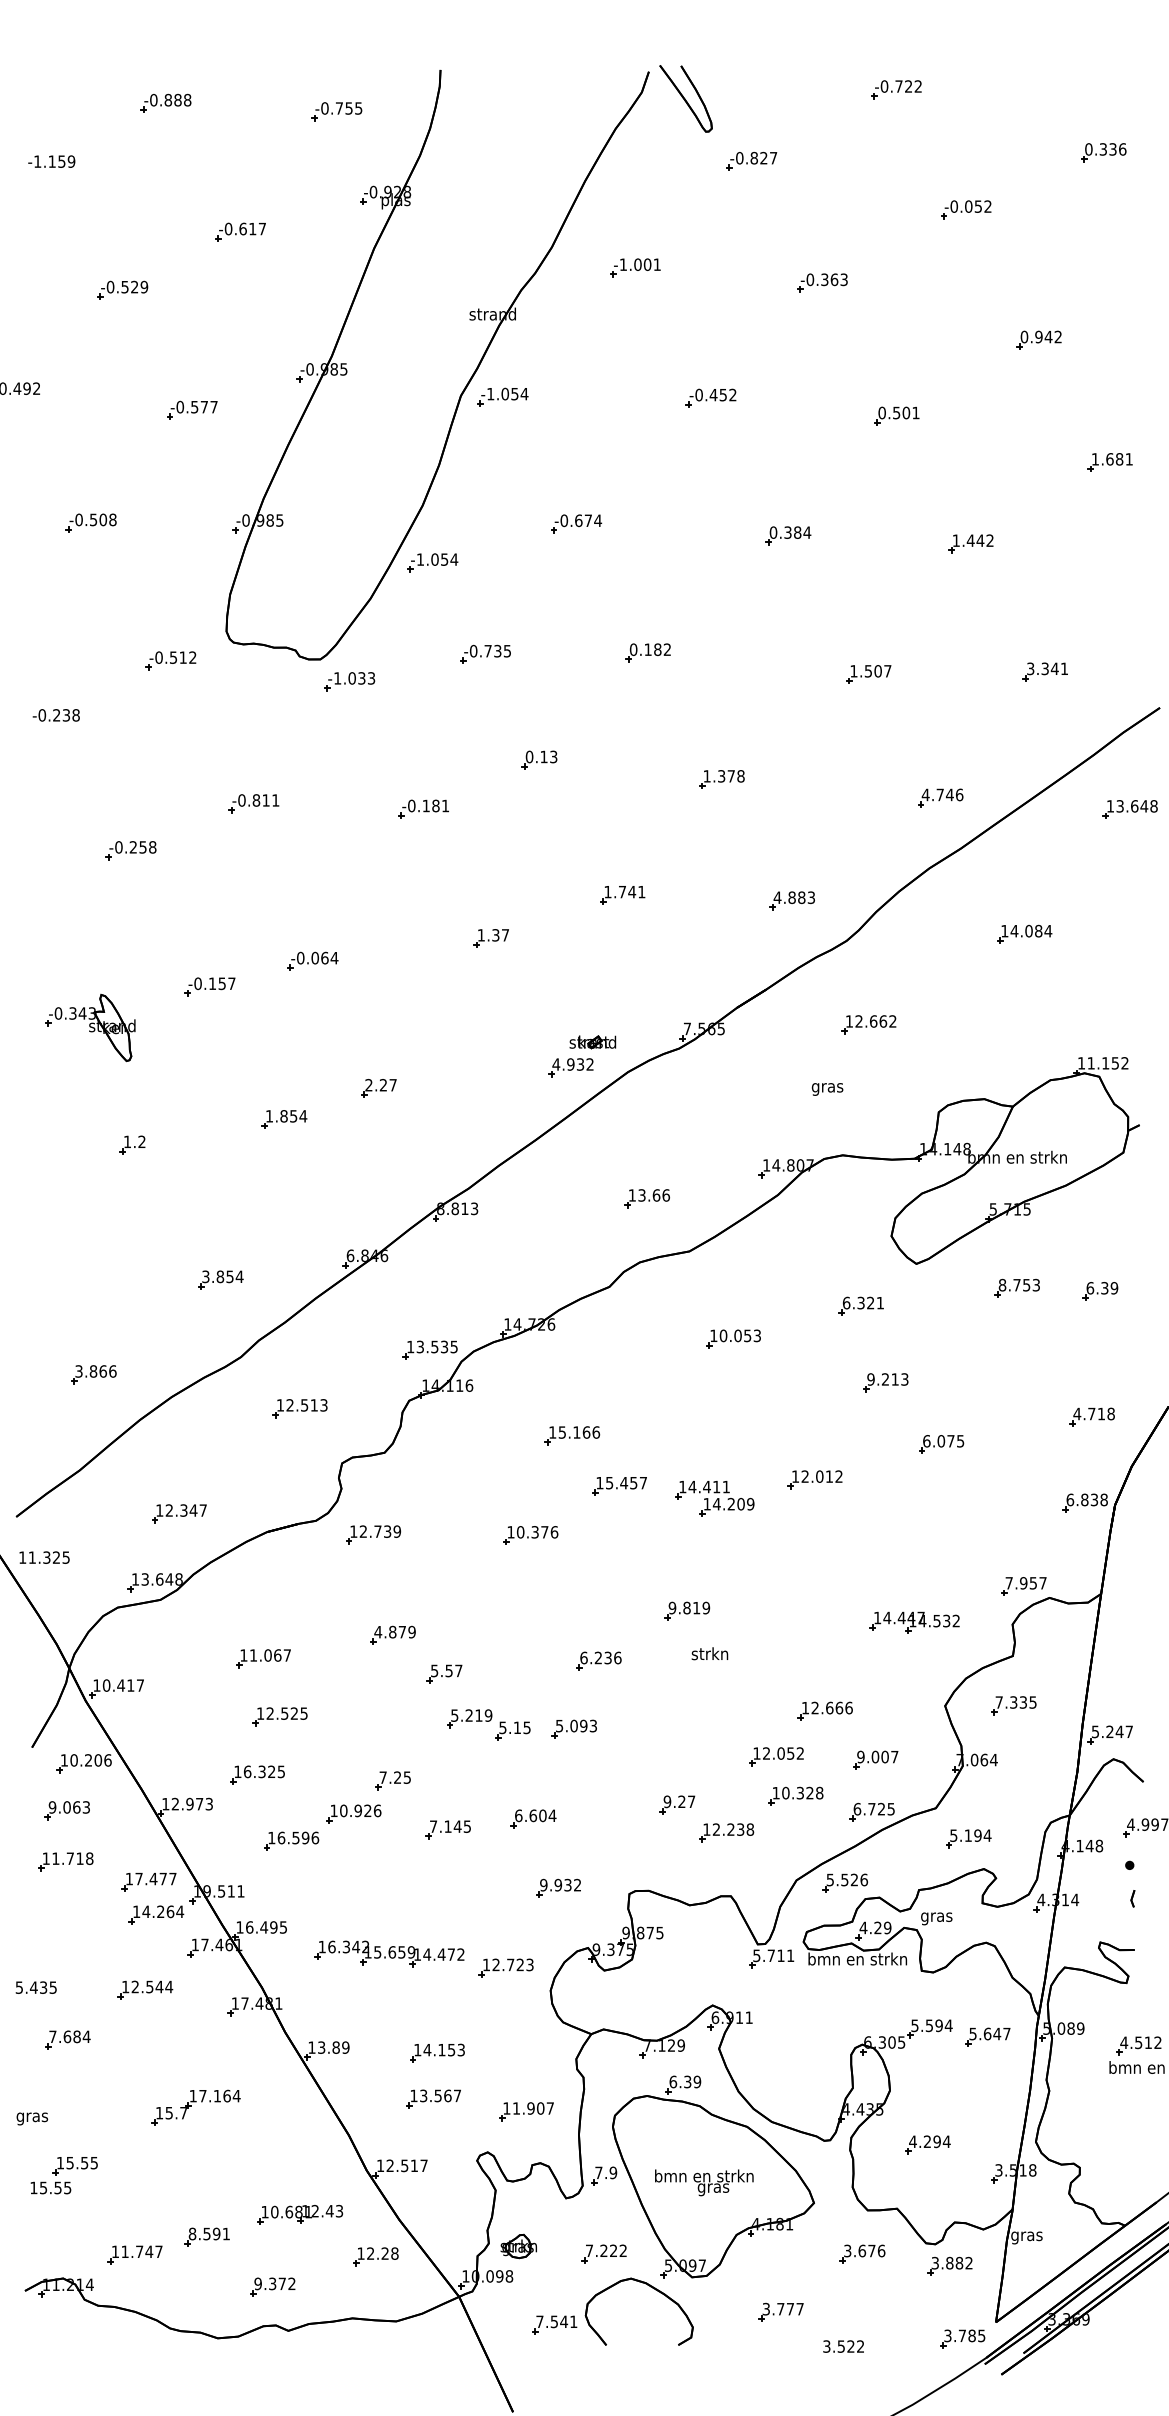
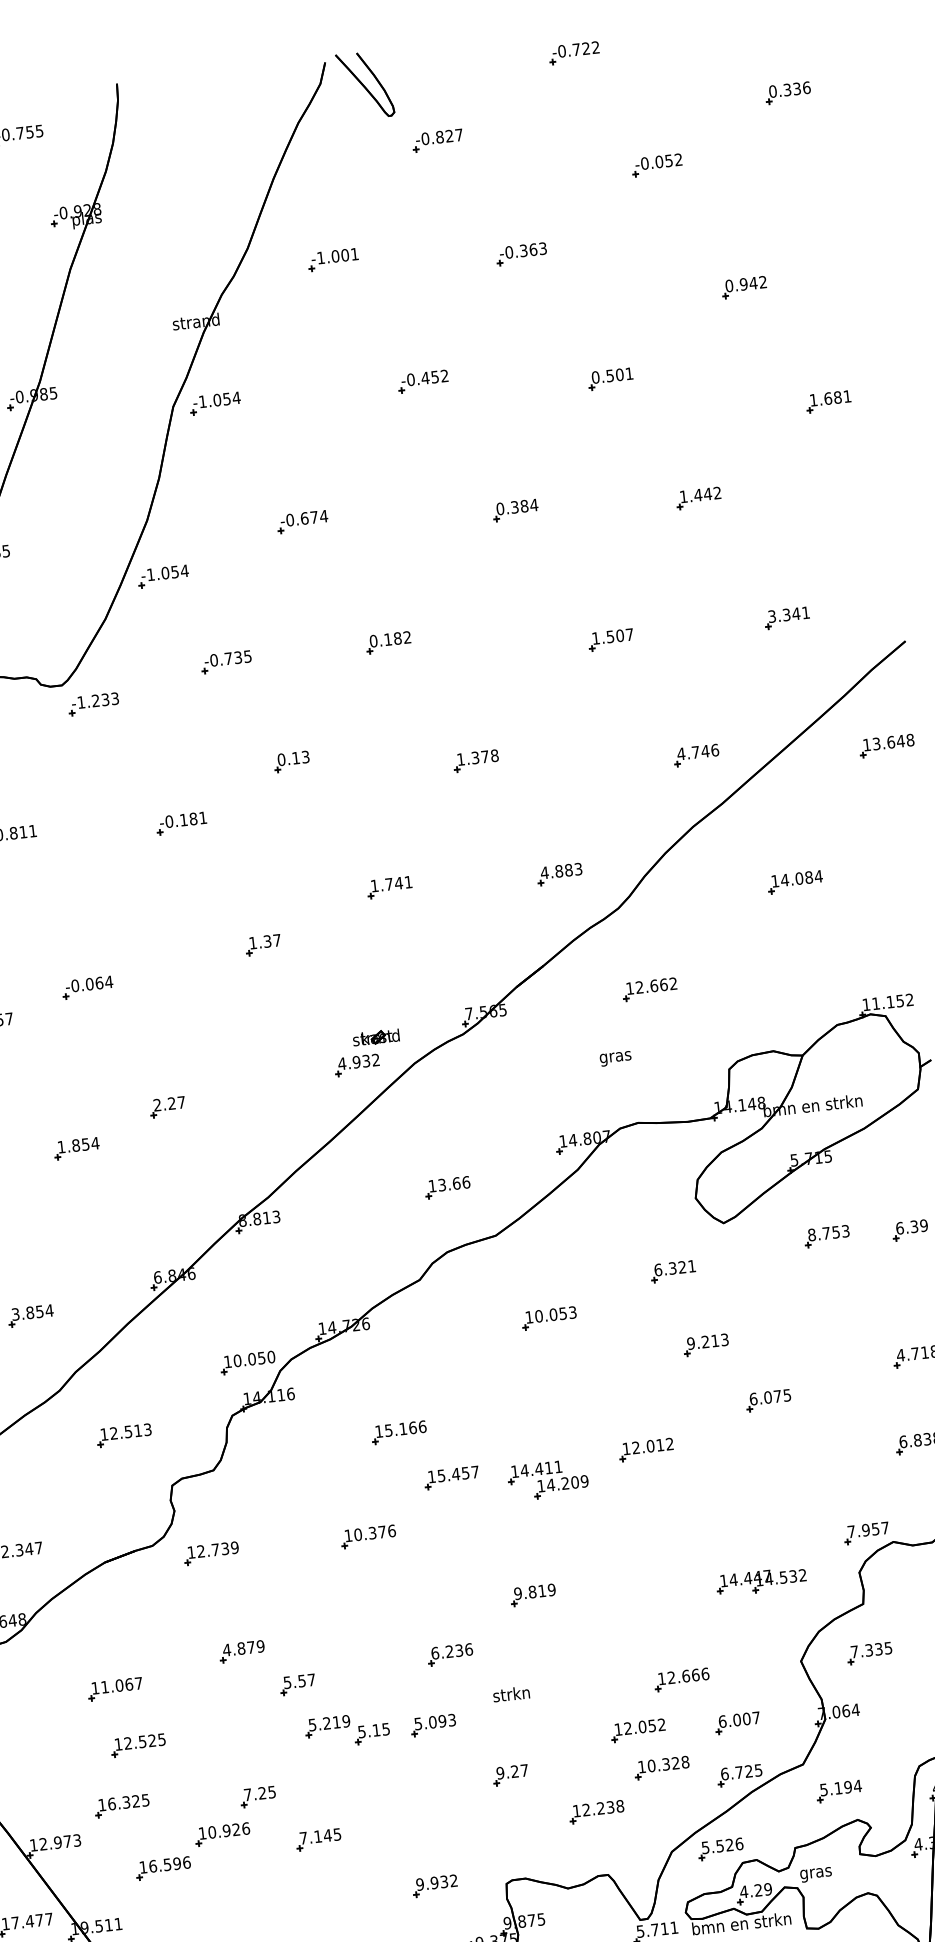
text: (351, 678) -> (95, 701), -1.033 -> -1.233
text: (436, 1346) -> (253, 1358), 13.535 -> 10.050
text: (709, 1653) -> (510, 1693), moved
text: (860, 1756) -> (722, 1721), 9.007 -> 6.007
part: (677, 1804) -> (510, 1774), moved
part: (533, 1818) -> (402, 1819), removed

